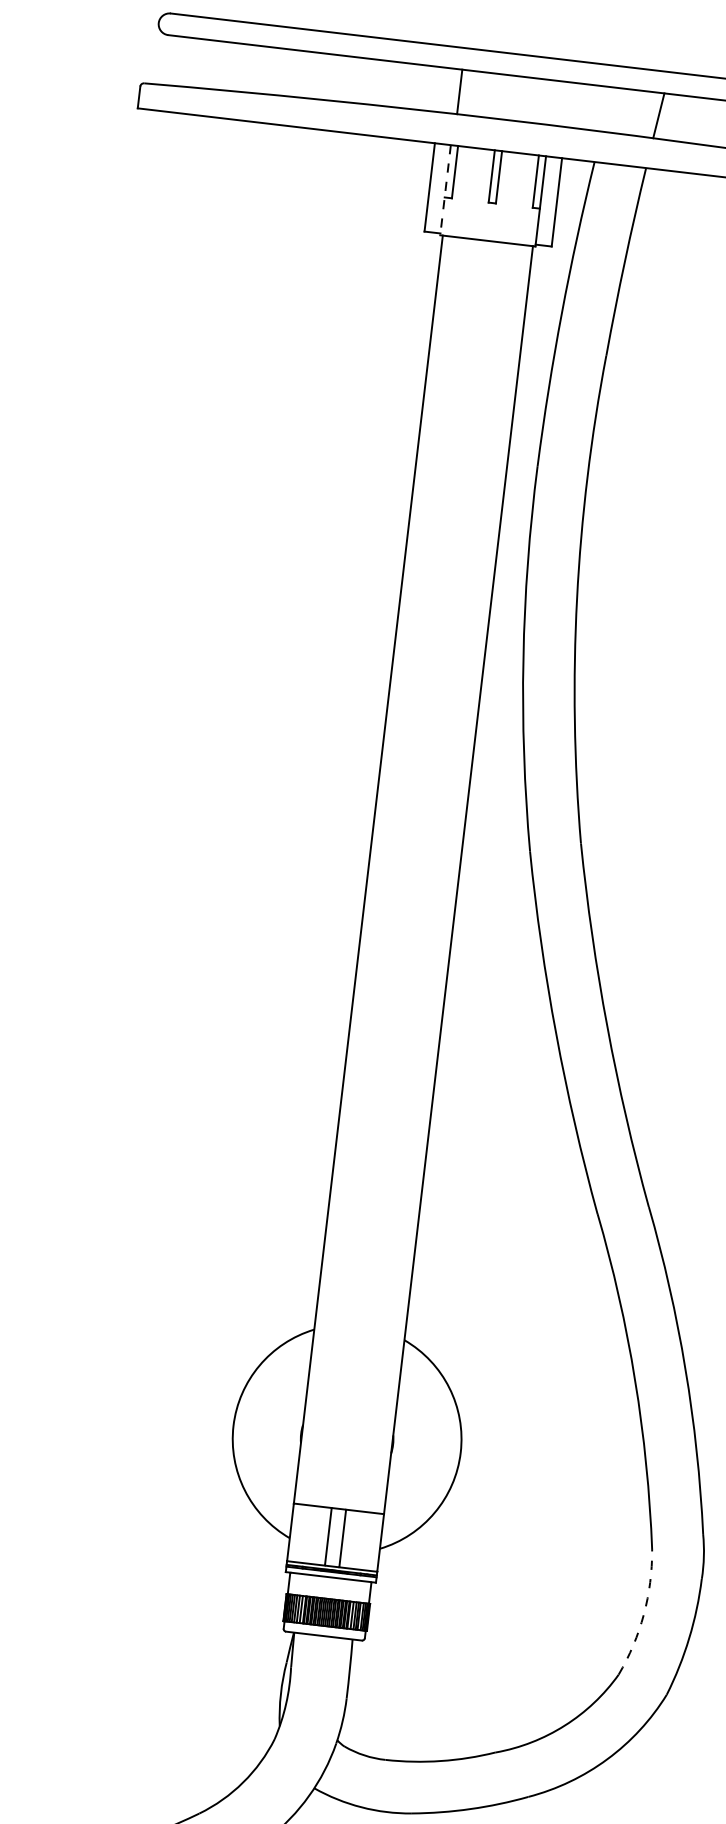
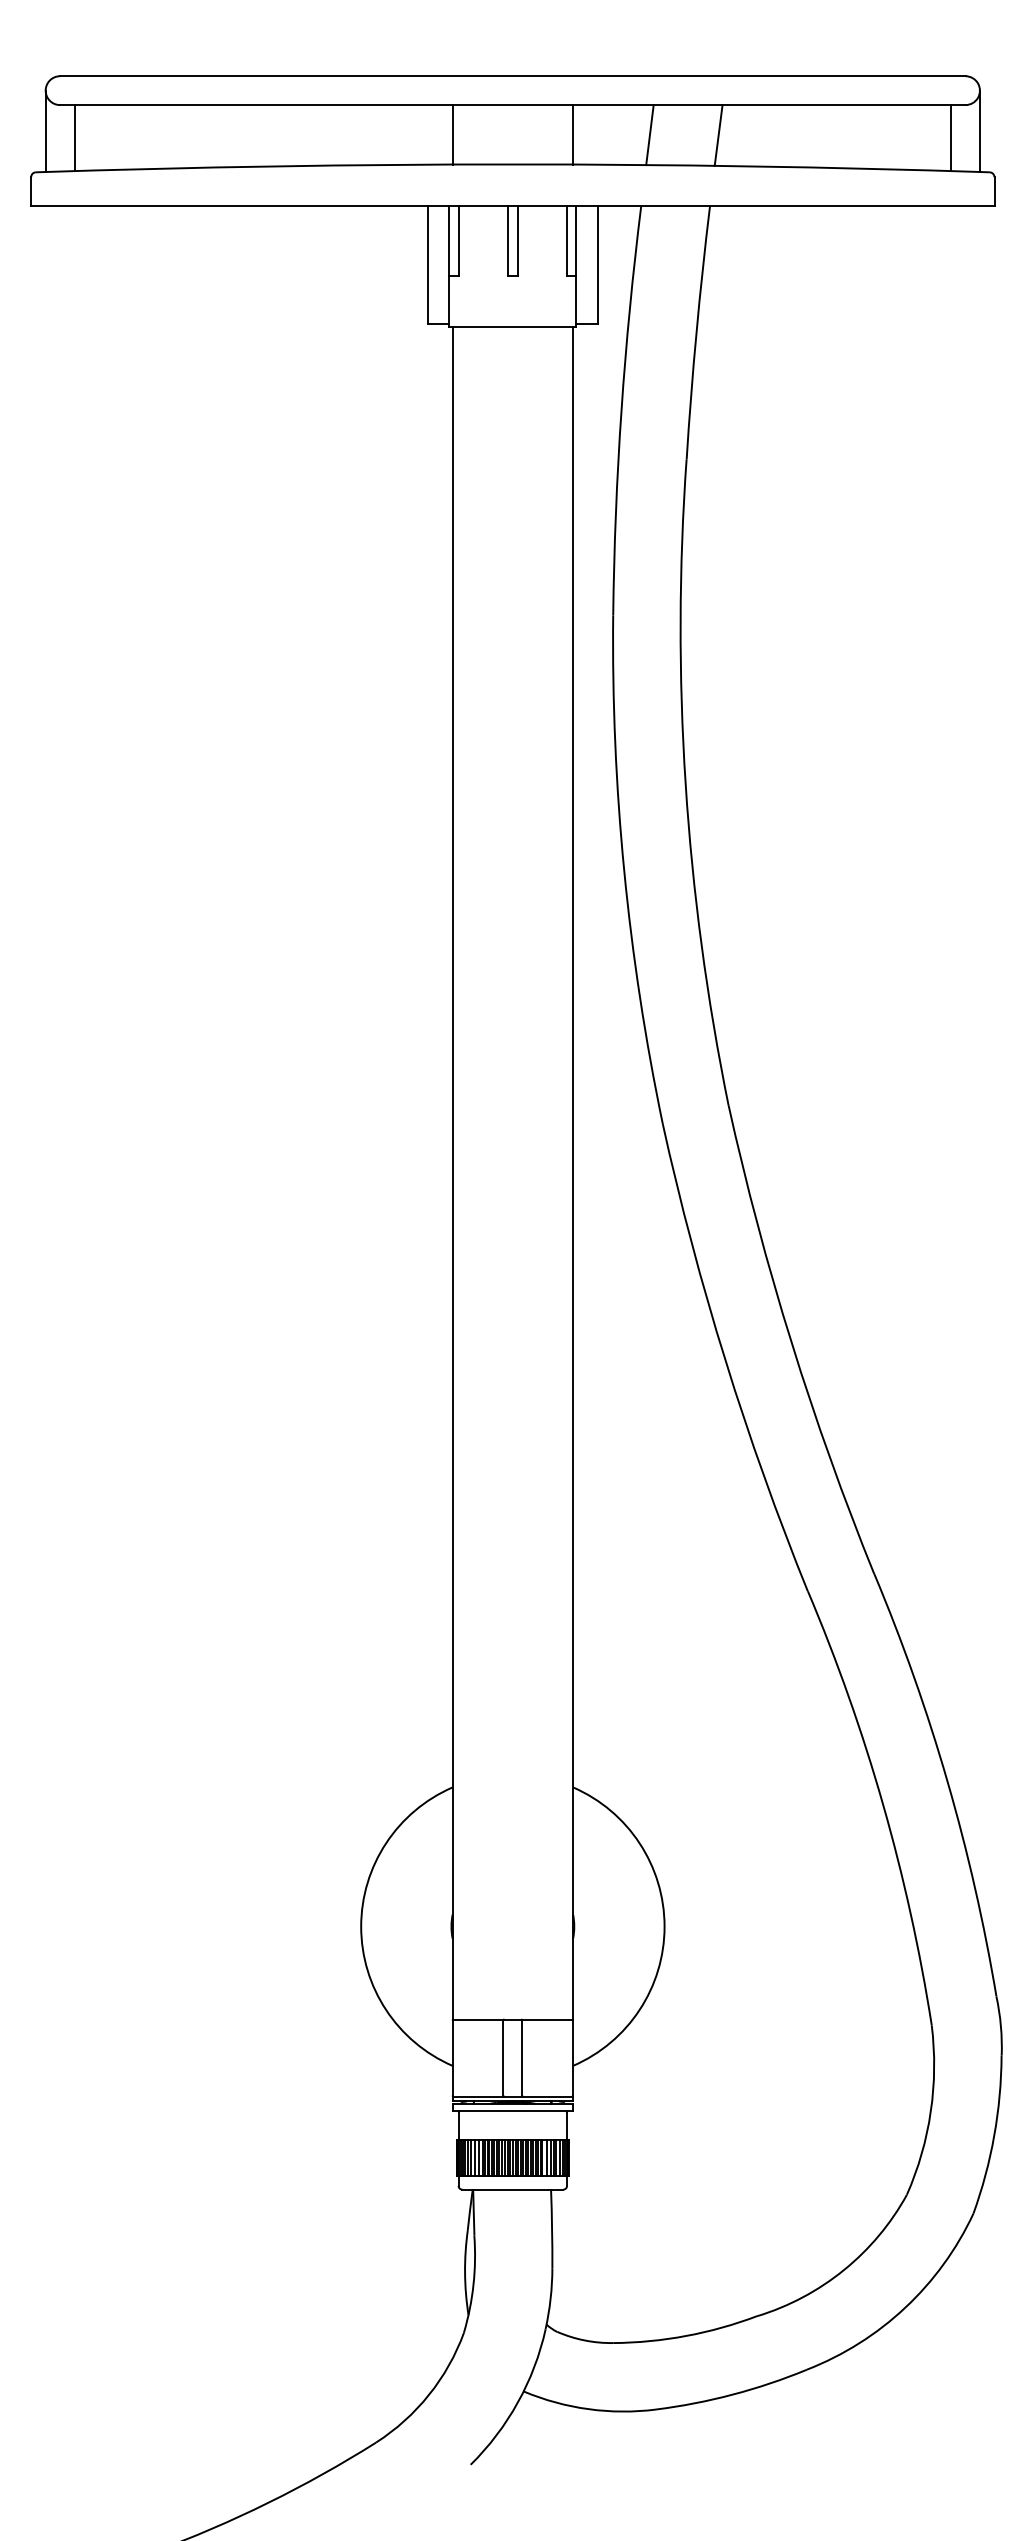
line: (155, 53) -> (45, 131), added
line: (176, 61) -> (74, 138), added
line: (550, 102) -> (573, 134), added
line: (607, 109) -> (649, 135), added
line: (445, 190) -> (449, 266), dashed -> solid
arc: (643, 1614) -> (930, 2111), dashed -> solid

